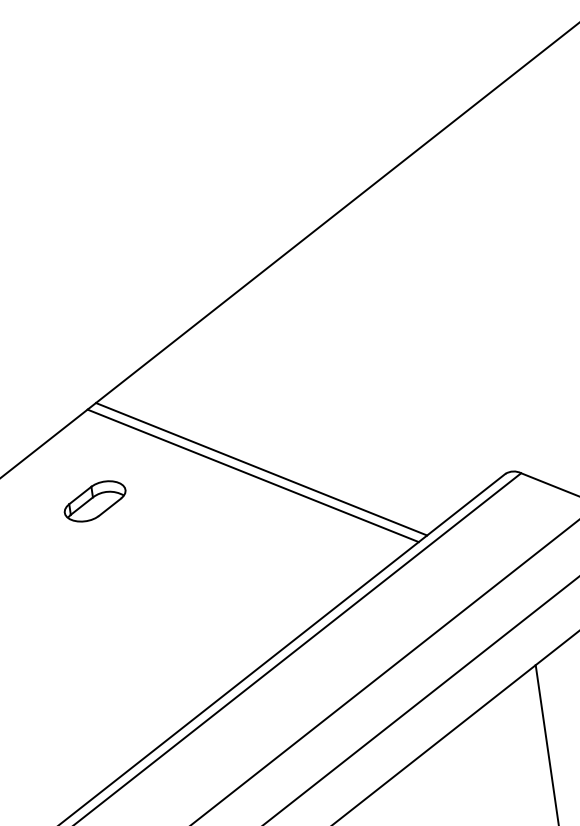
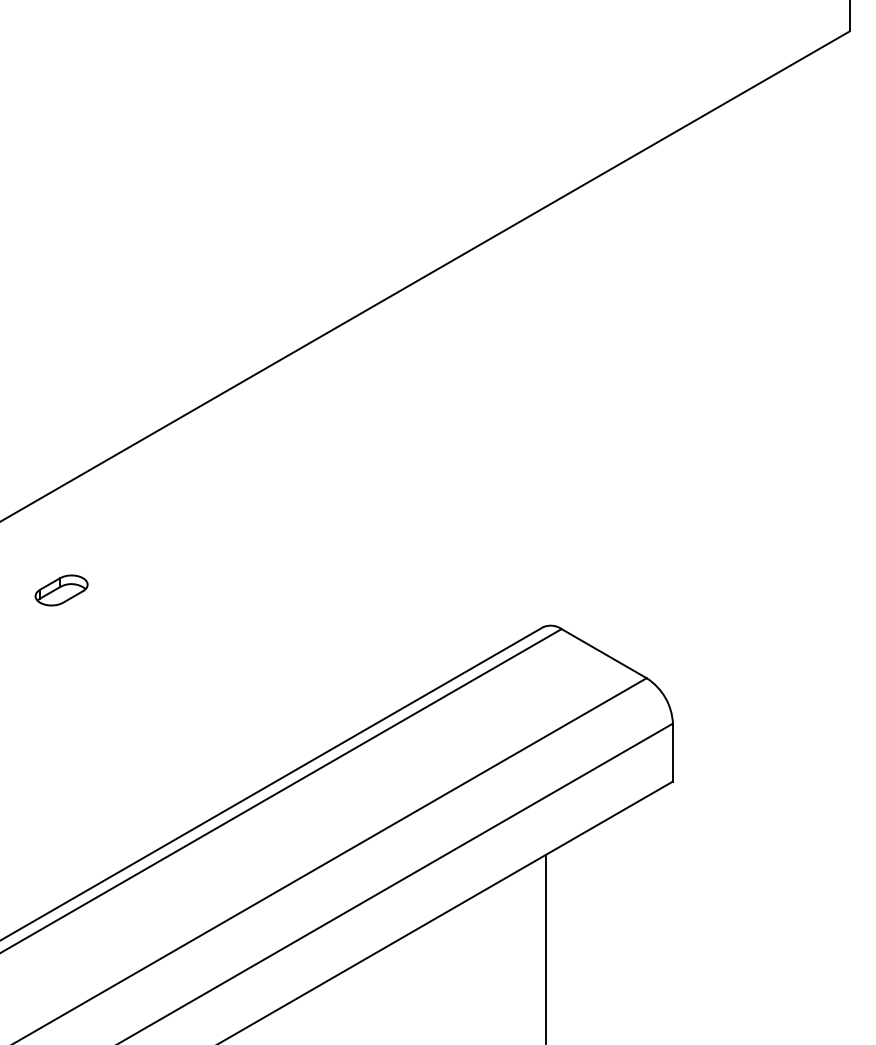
line: (261, 468) -> (260, 580), removed
line: (252, 475) -> (249, 586), removed
part: (95, 501) -> (61, 590), size x0.7

